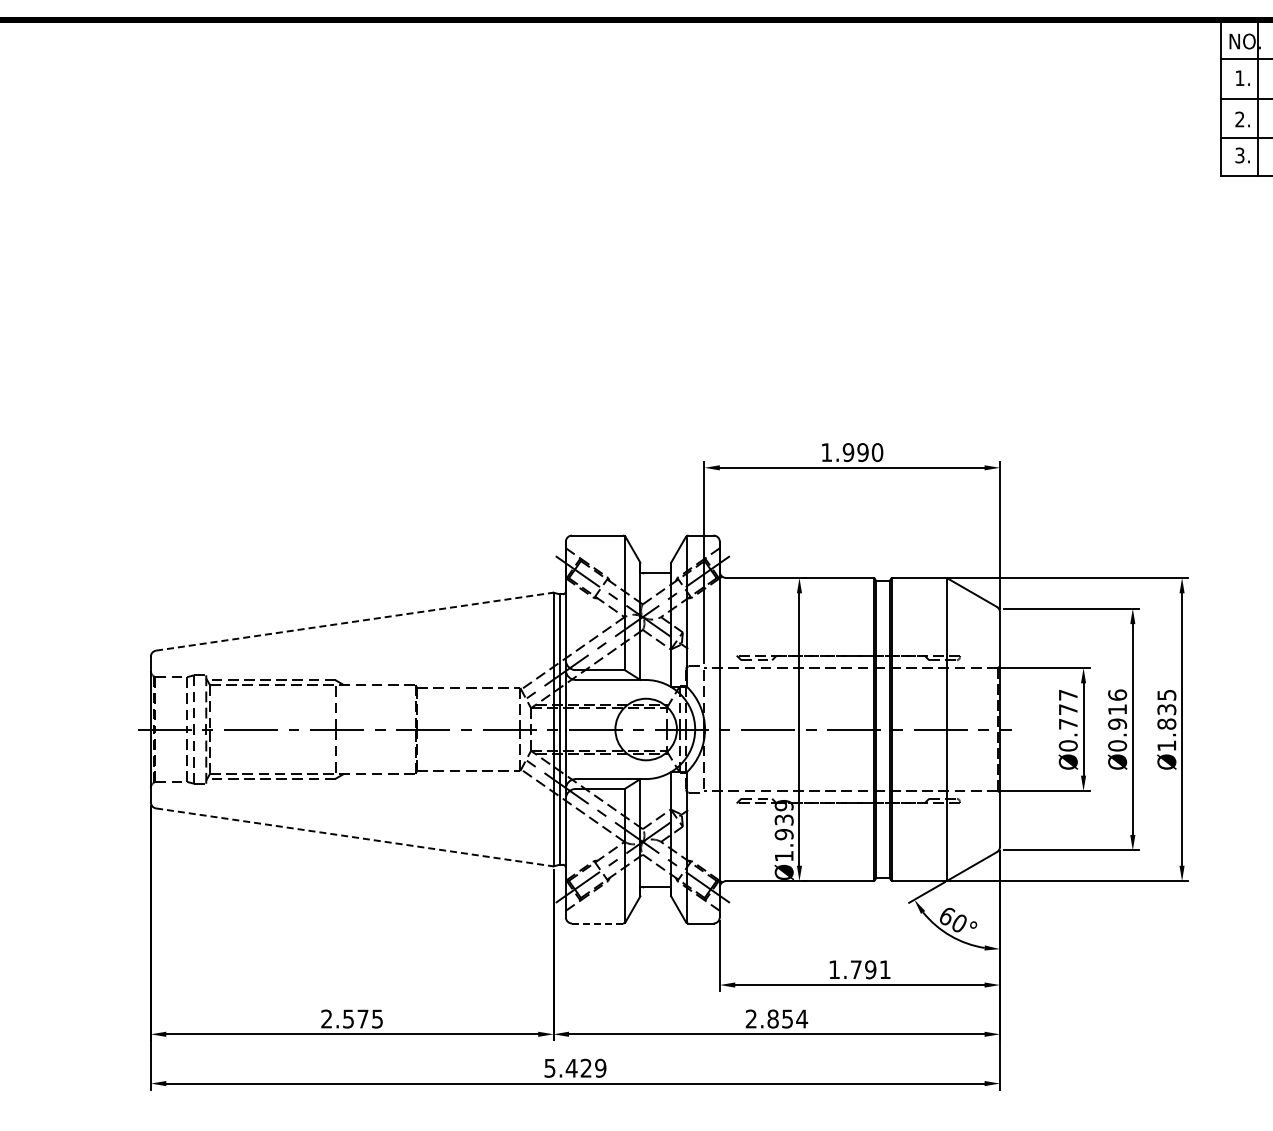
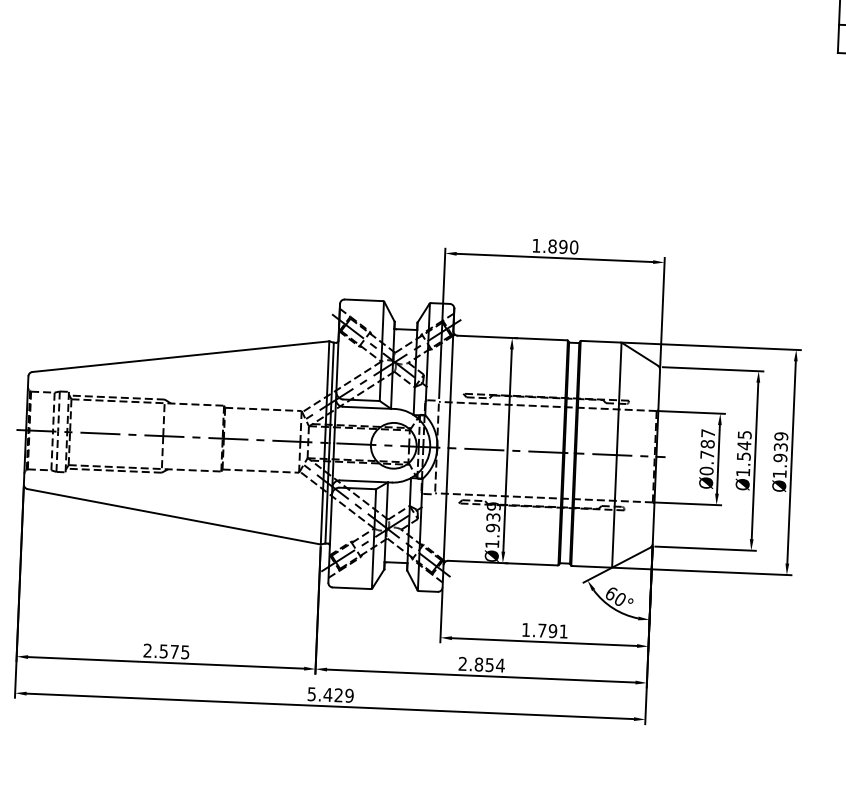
text: (848, 452) -> (552, 246), 1.990 -> 1.890
line: (354, 621) -> (180, 356), dashed -> solid
text: (1067, 709) -> (707, 444), Ø0.777 -> Ø0.787
text: (1166, 709) -> (780, 447), Ø1.835 -> Ø1.939
text: (1117, 720) -> (743, 453), Ø0.916 -> Ø1.545
line: (354, 837) -> (173, 516), dashed -> solid
line: (597, 923) -> (351, 588), dashed -> solid

